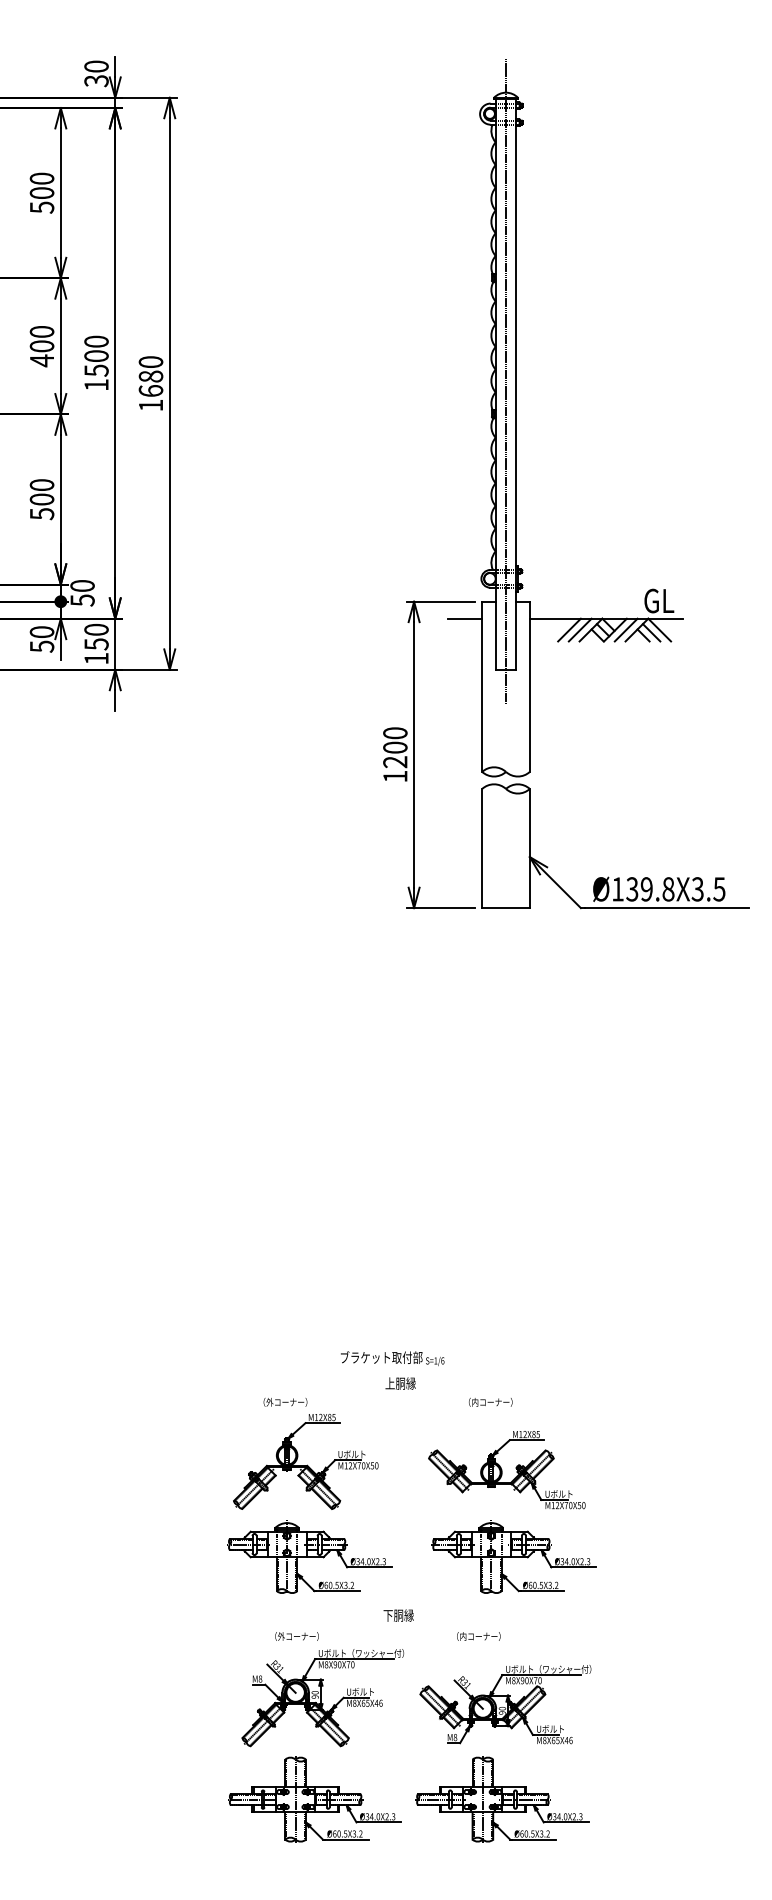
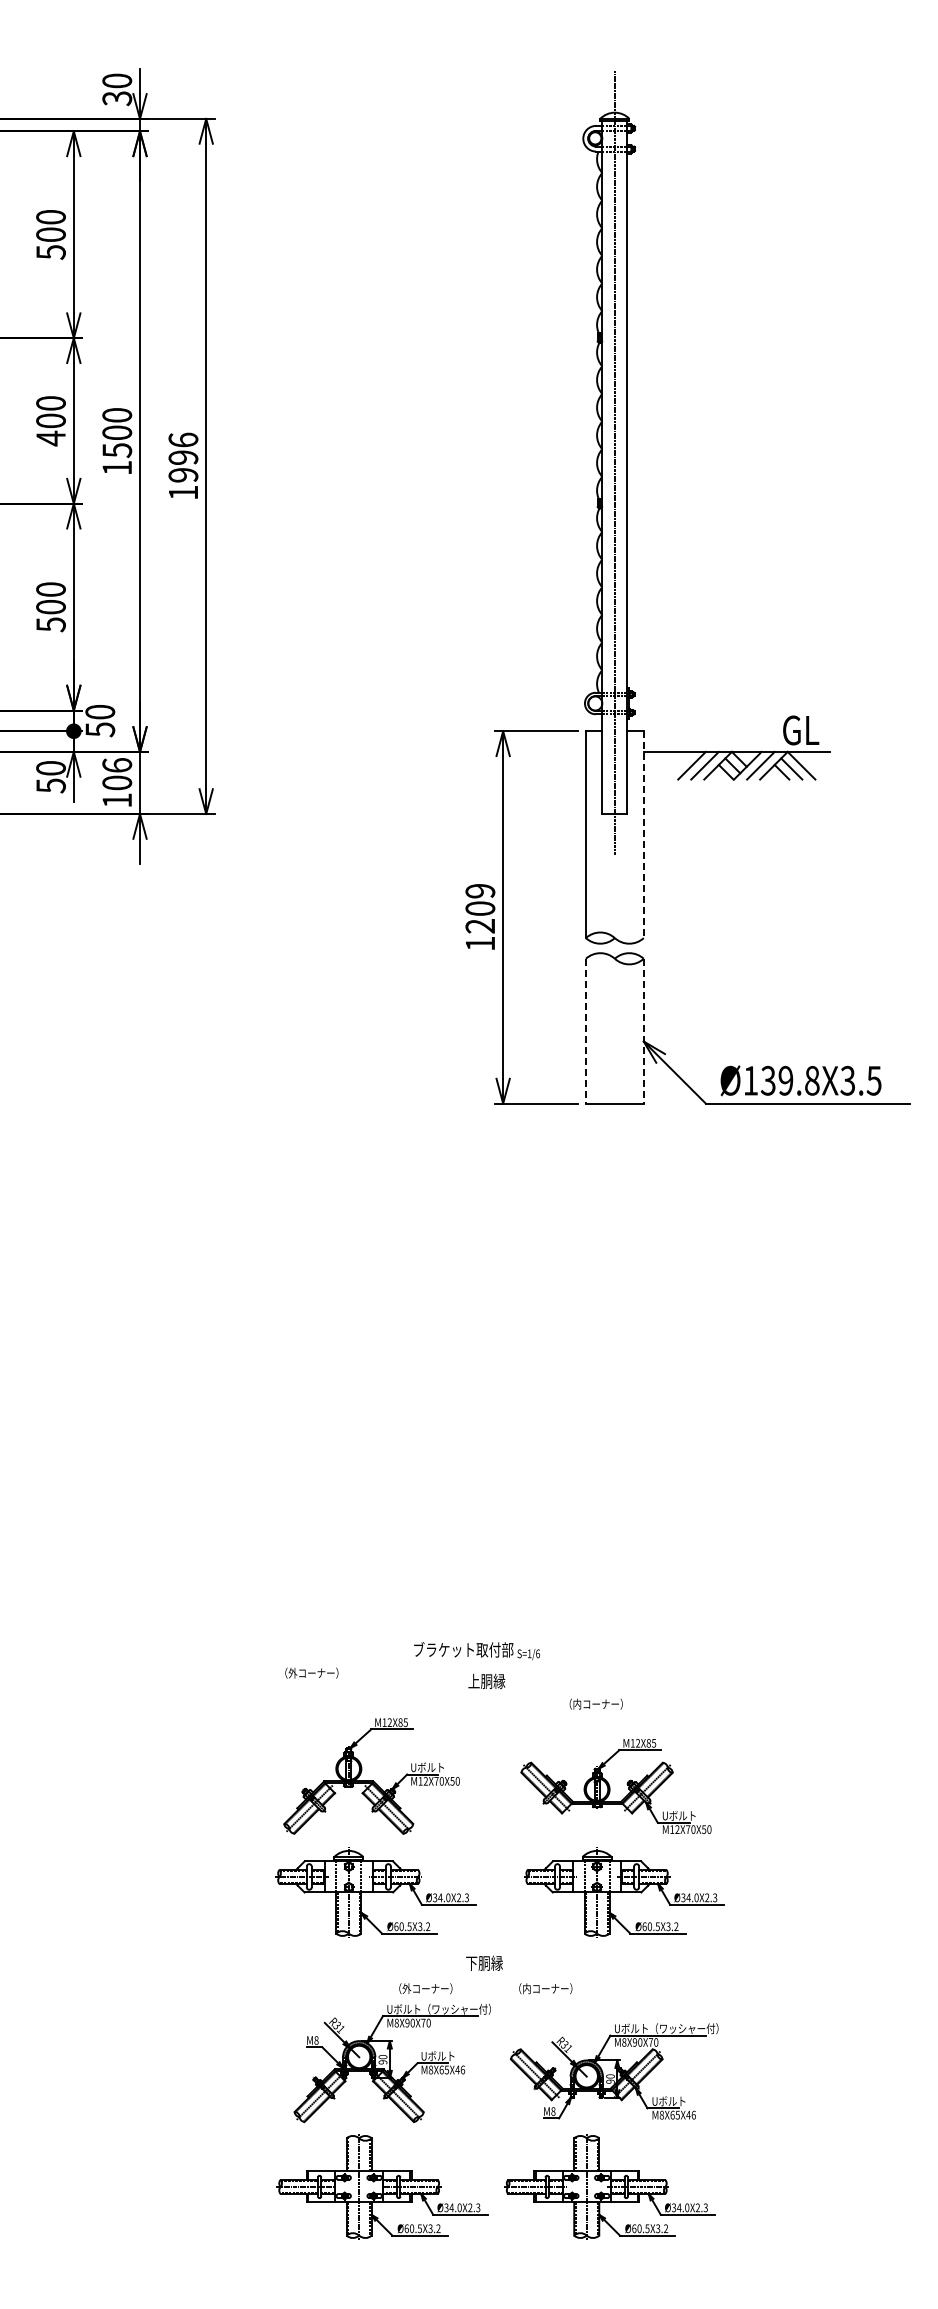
text: (151, 376) -> (183, 457), 1680 -> 1996
line: (464, 618) -> (564, 751), removed
text: (96, 637) -> (117, 774), 150 -> 106
line: (529, 687) -> (643, 835), solid -> dashed
text: (395, 733) -> (480, 891), 1200 -> 1209
line: (481, 848) -> (585, 1031), solid -> dashed
line: (529, 848) -> (643, 1031), solid -> dashed
text: (285, 1401) -> (311, 1672), moved
text: (296, 1636) -> (425, 1988), moved
text: (478, 1636) -> (545, 1988), moved

